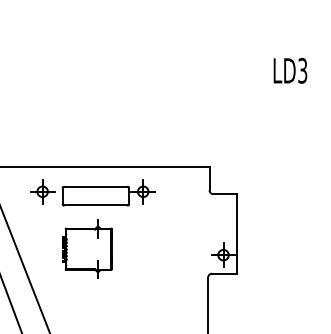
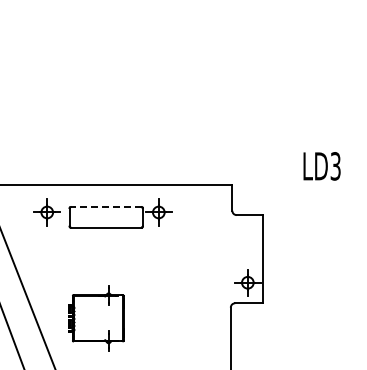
text: (289, 70) -> (321, 166), moved
line: (95, 187) -> (105, 207), solid -> dashed
part: (87, 249) -> (96, 318), moved

